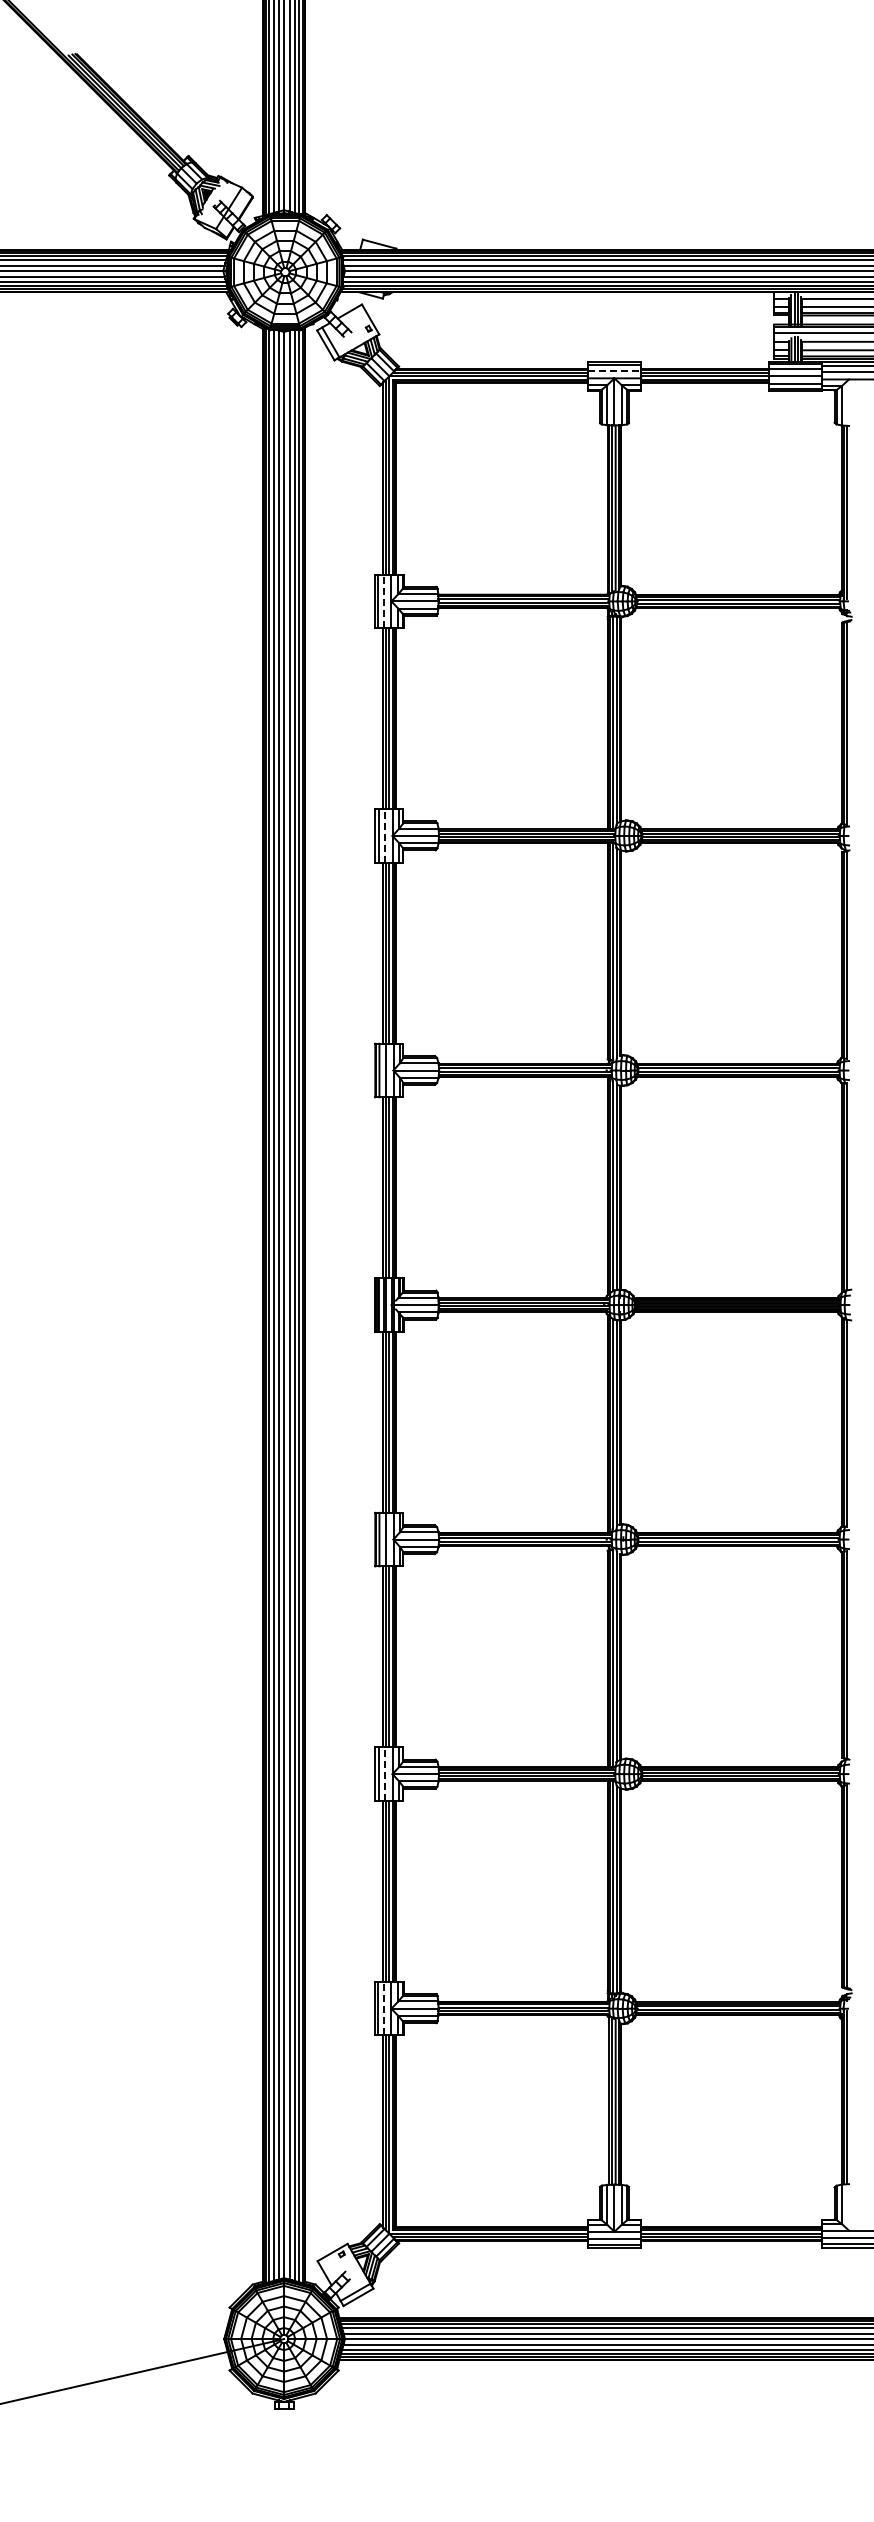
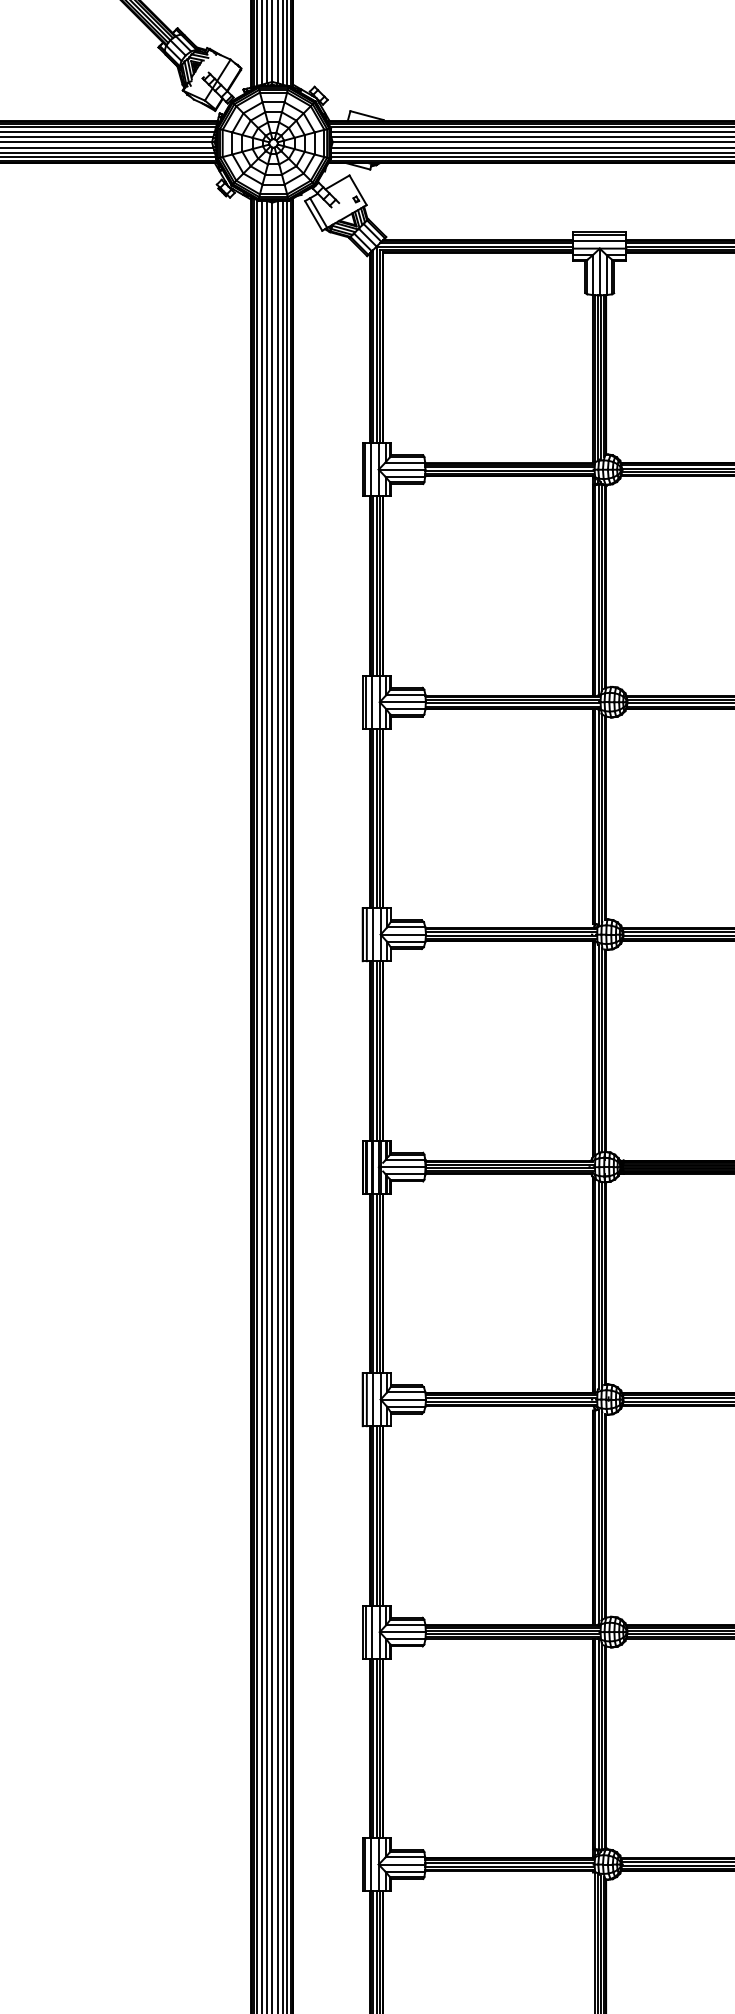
line: (614, 370) -> (599, 240), dashed -> solid
line: (384, 601) -> (371, 469), dashed -> solid
line: (385, 835) -> (372, 701), dashed -> solid
line: (385, 1774) -> (372, 1632), dashed -> solid
line: (384, 2008) -> (371, 1864), dashed -> solid

